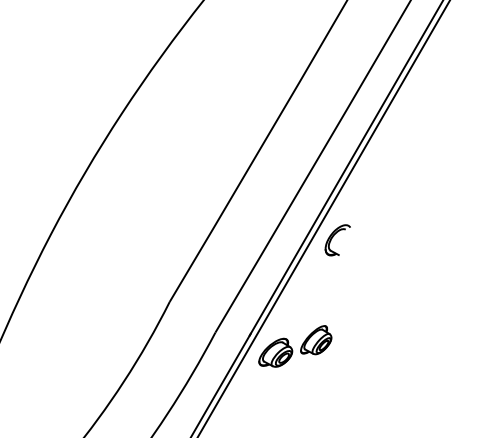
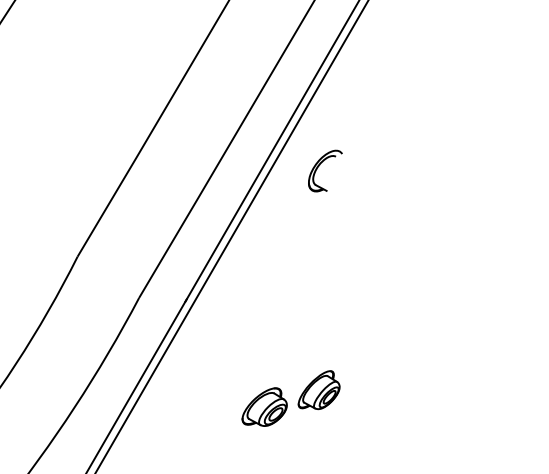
part: (337, 240) -> (324, 171), moved
part: (295, 346) -> (291, 398), moved

